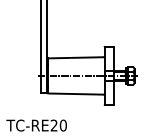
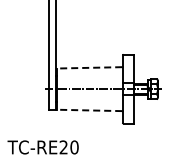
line: (76, 57) -> (89, 67), solid -> dashed
line: (76, 94) -> (89, 110), solid -> dashed

